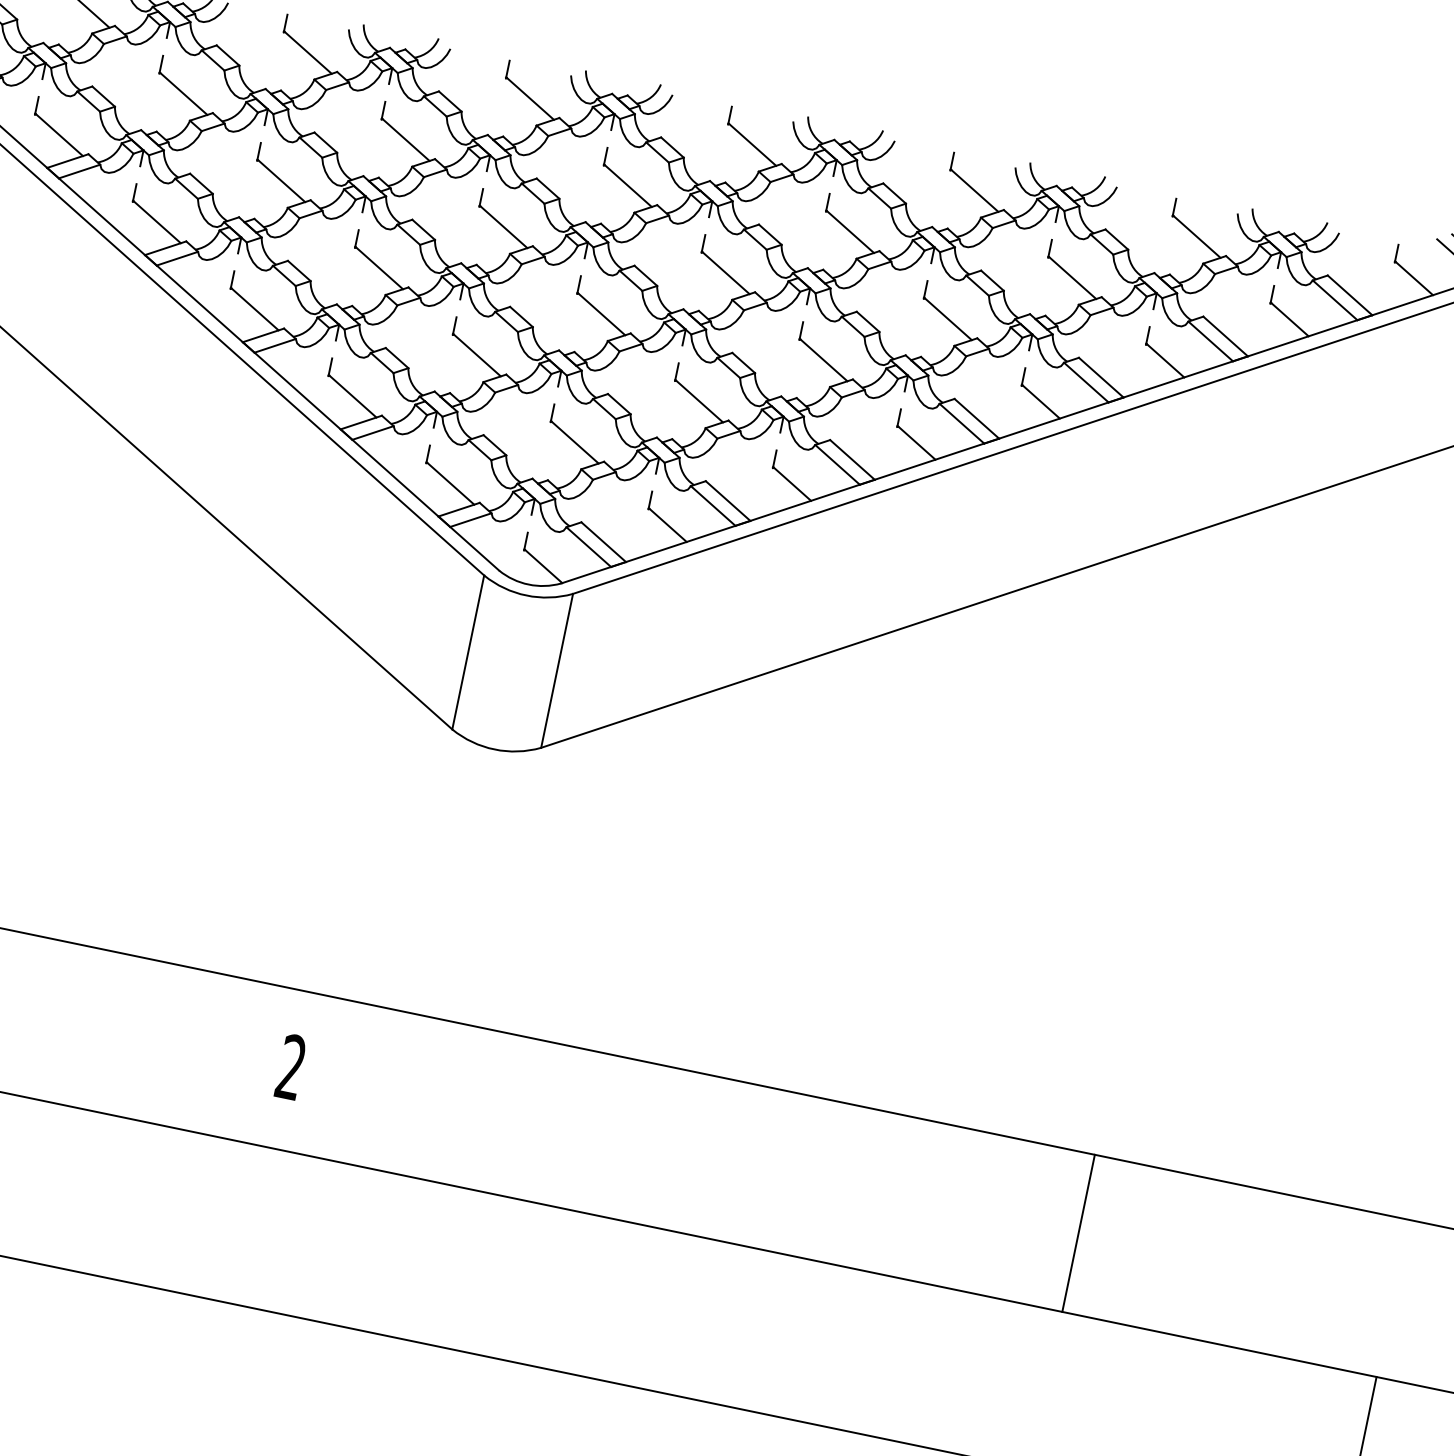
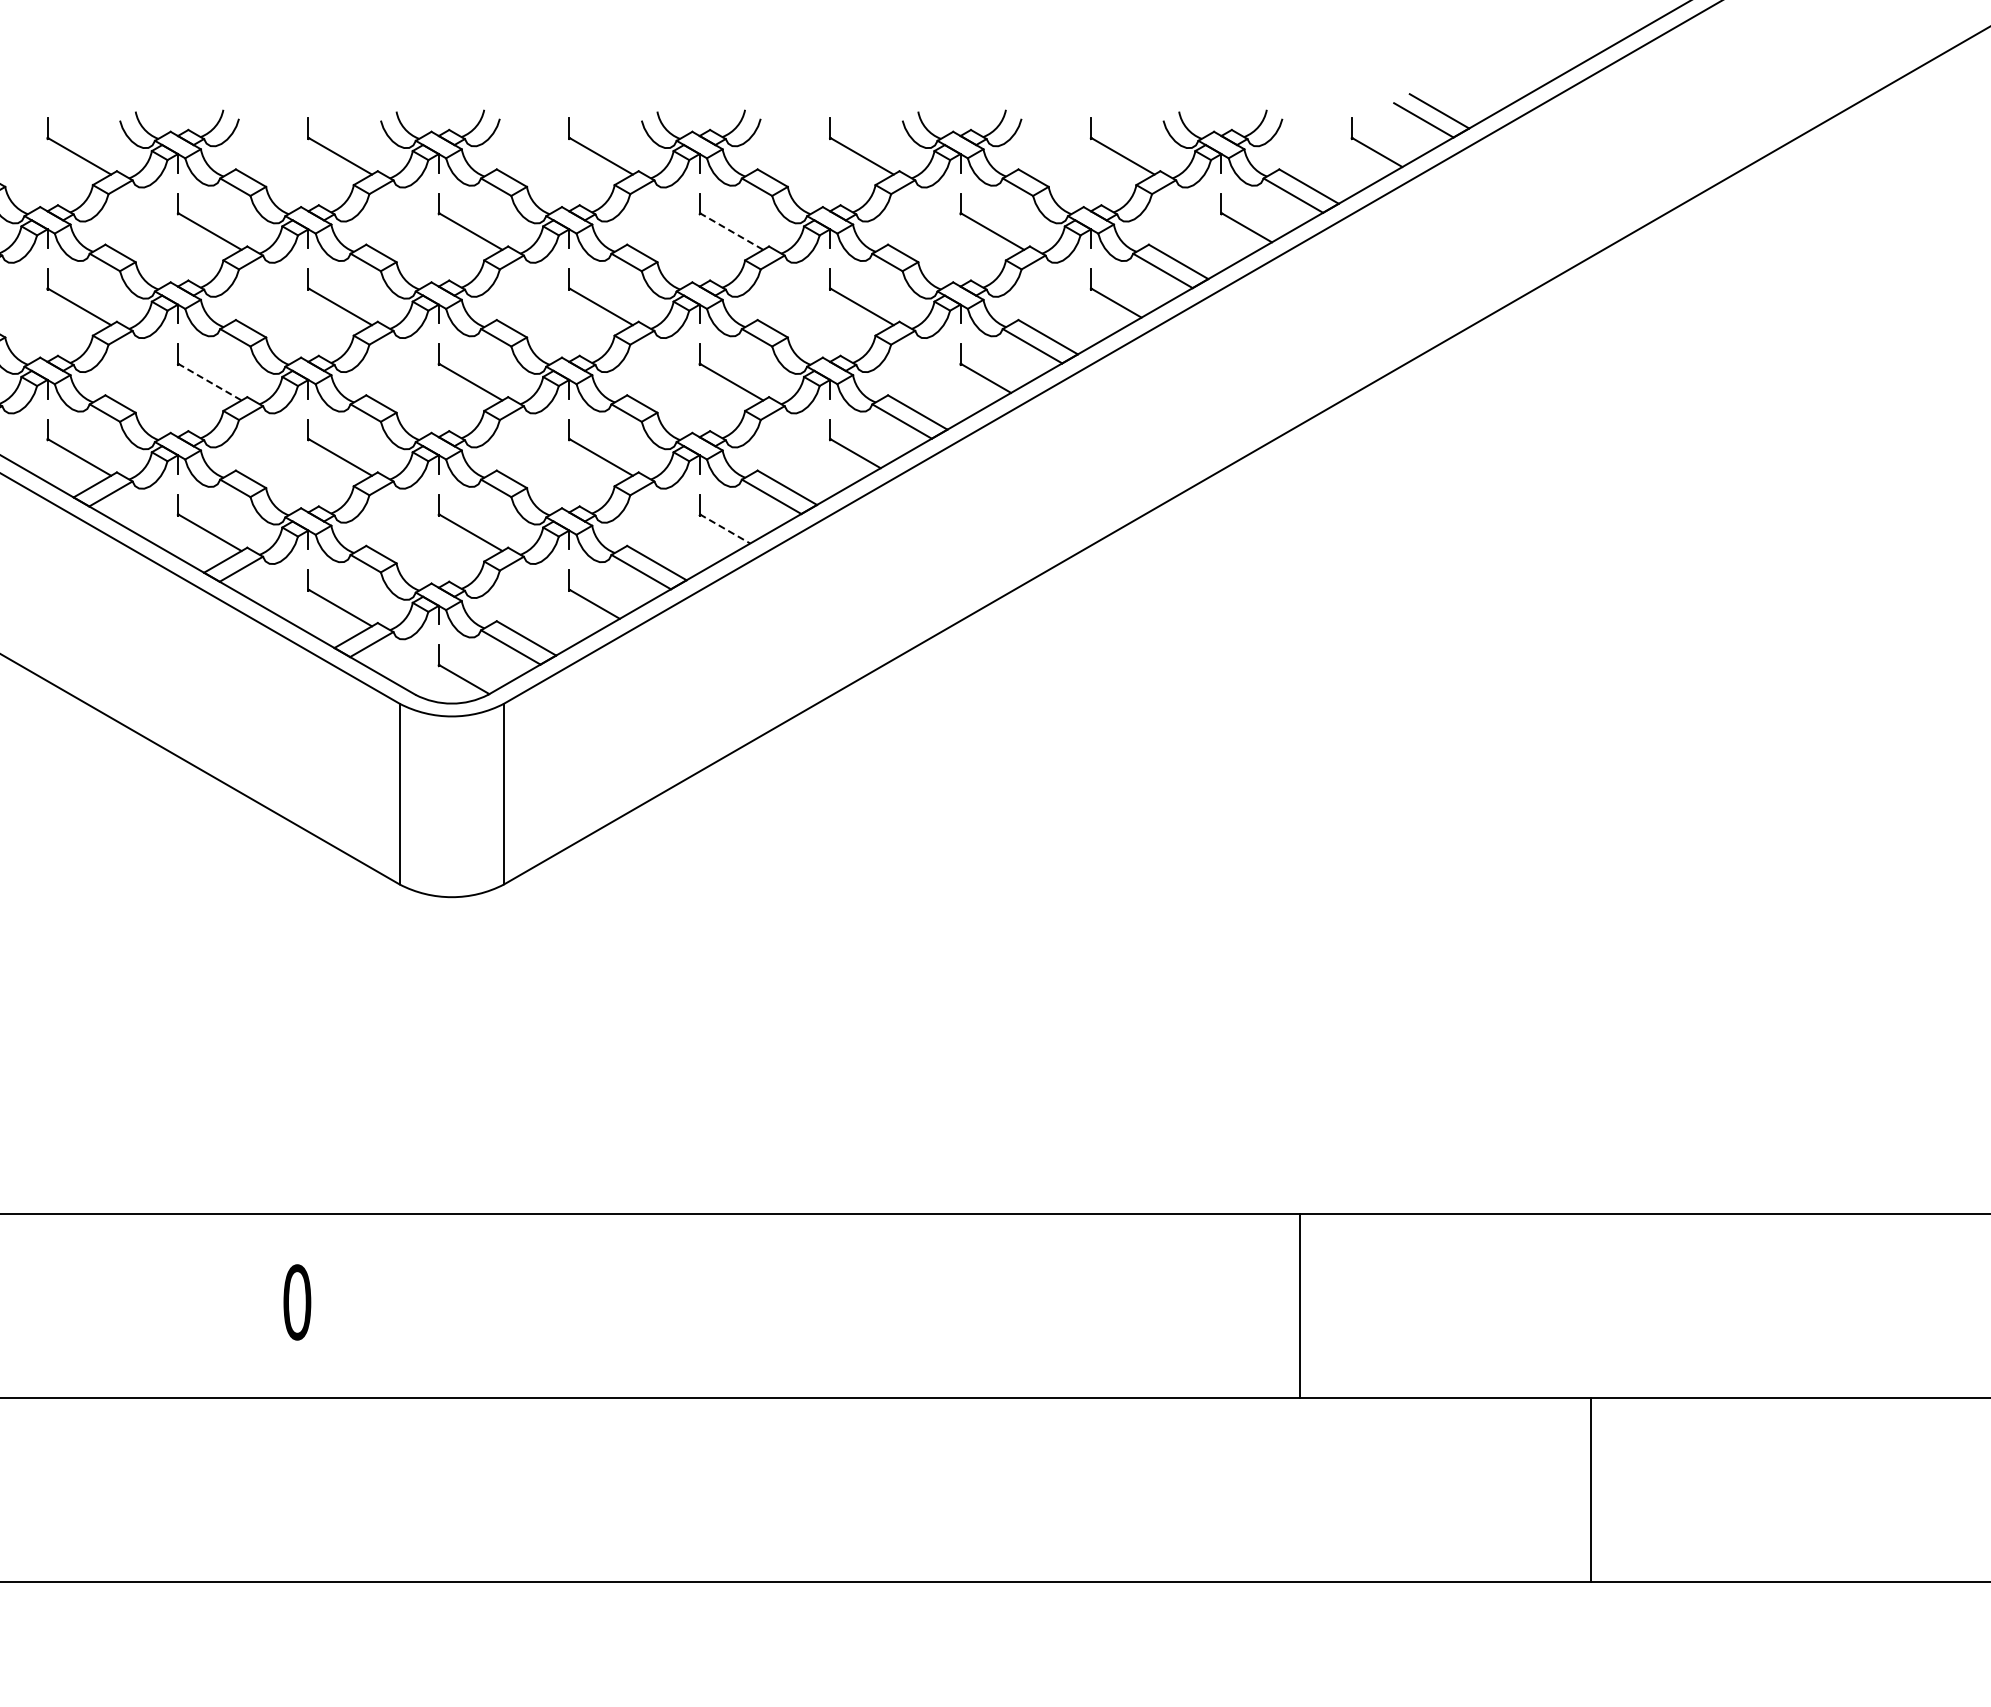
line: (850, 231) -> (731, 231), solid -> dashed
line: (378, 268) -> (209, 382), solid -> dashed
line: (792, 484) -> (725, 529), solid -> dashed
text: (291, 1067) -> (297, 1302), 2 -> 0
line: (1078, 1233) -> (1300, 1305), moved

